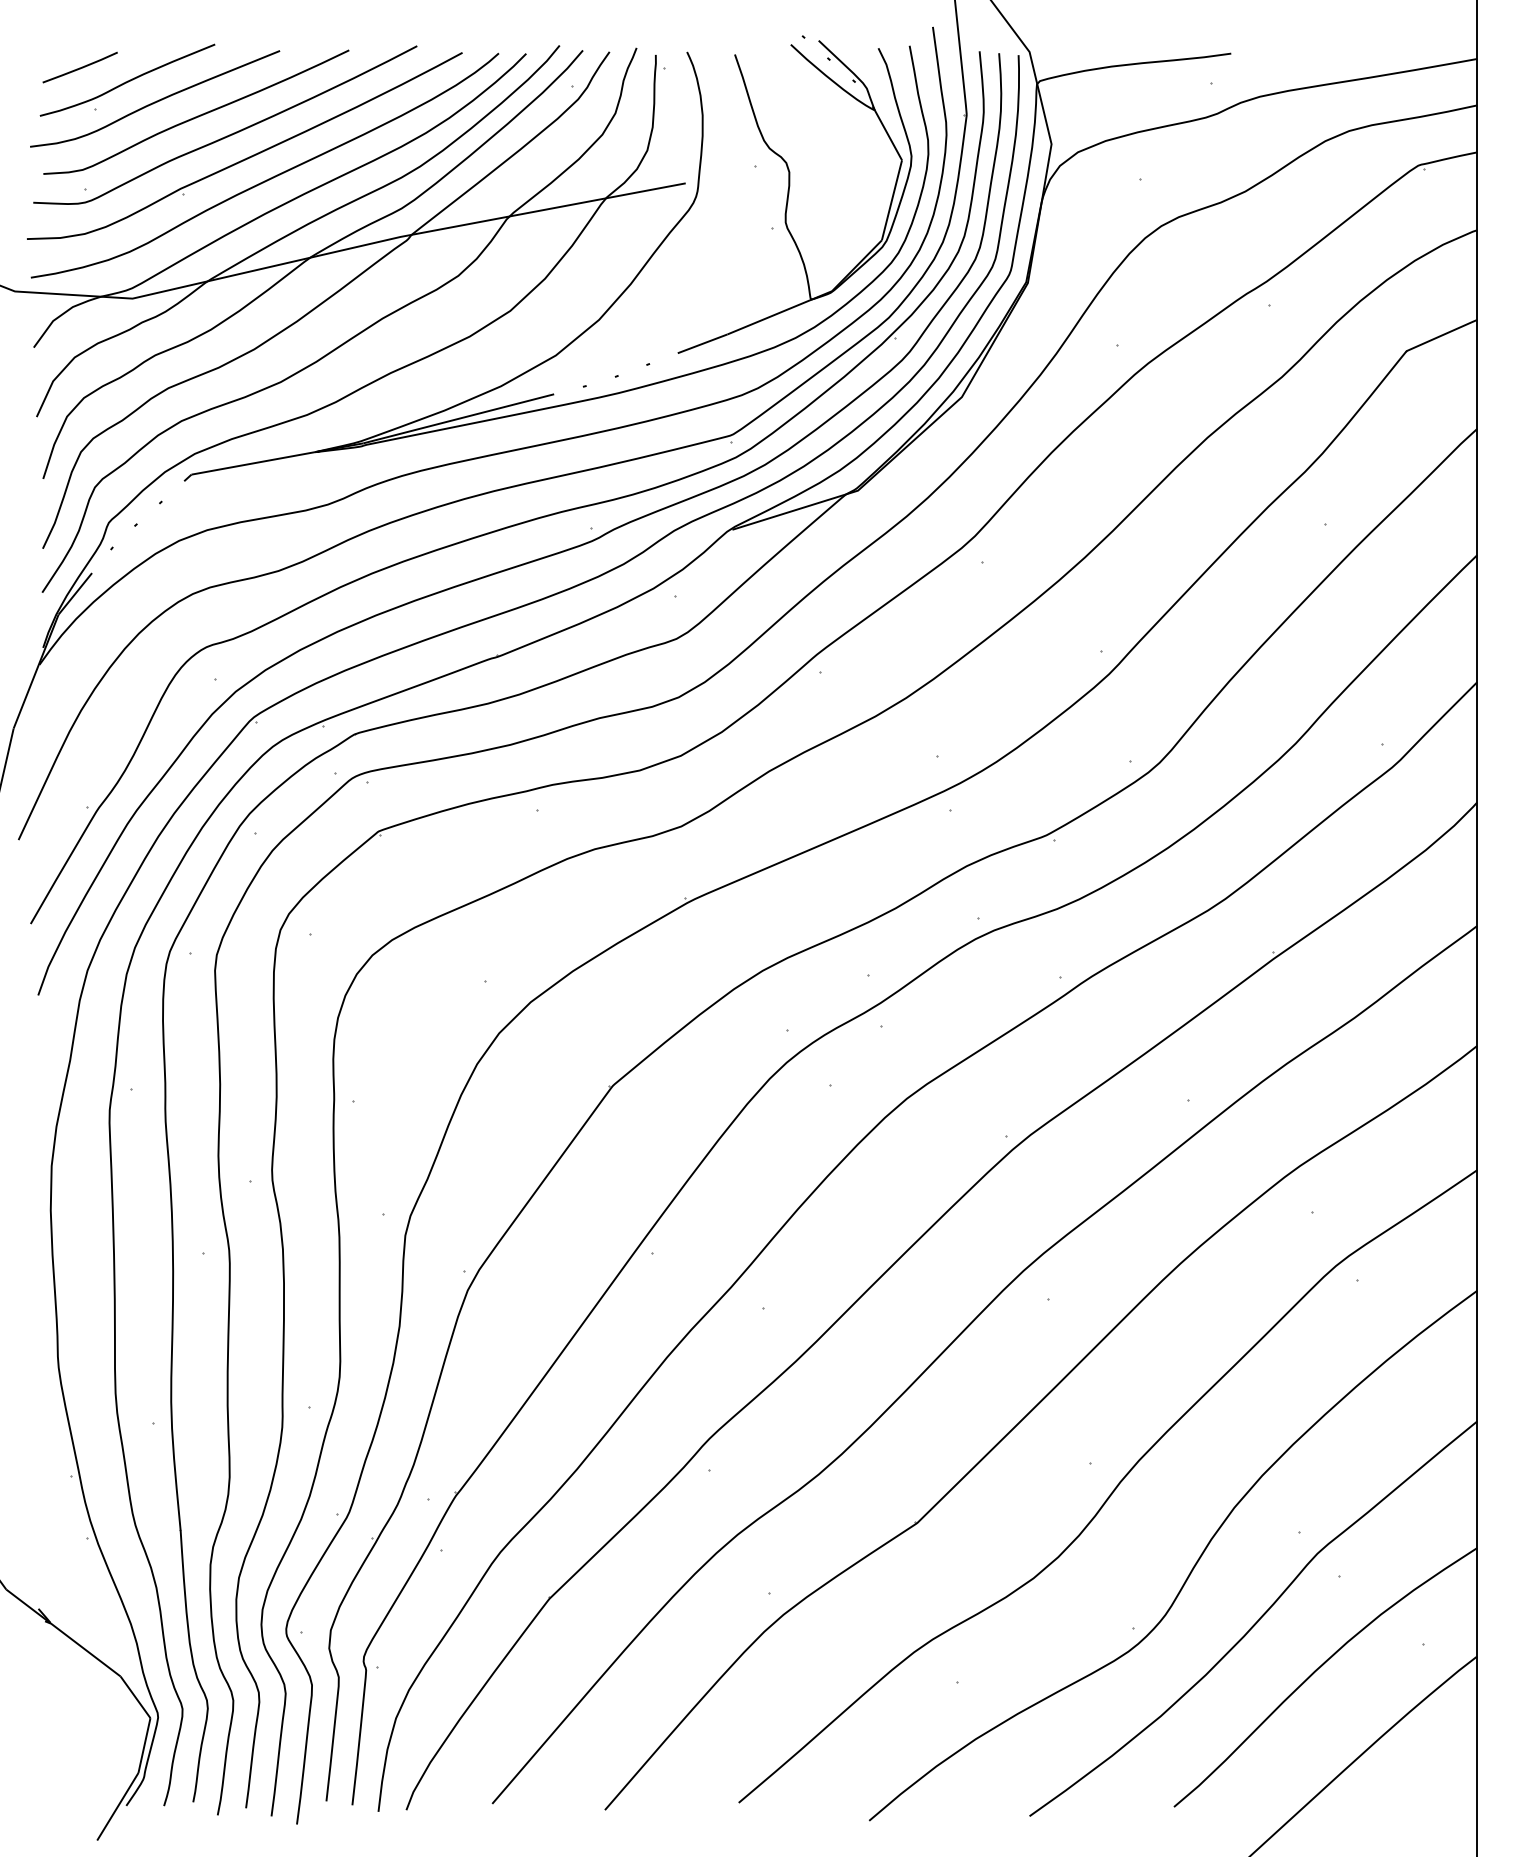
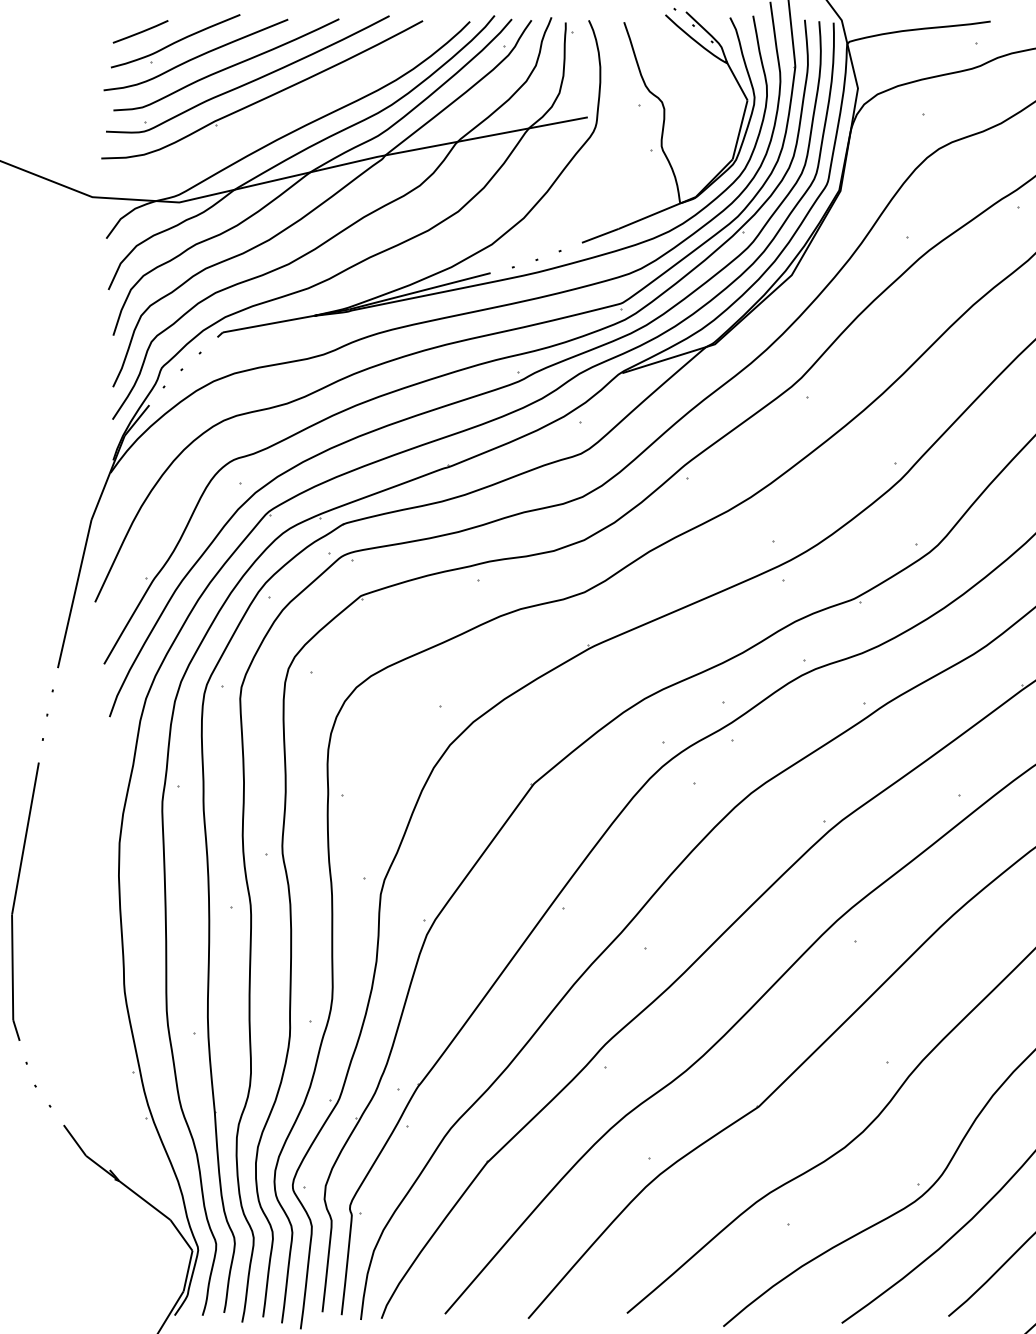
curve: (270, 177) -> (281, 113), removed

